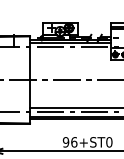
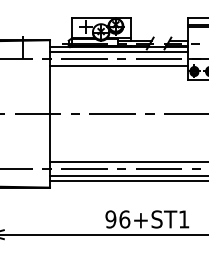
line: (70, 51) -> (118, 65), added
text: (109, 142) -> (184, 219), 96+ST0 -> 96+ST1

